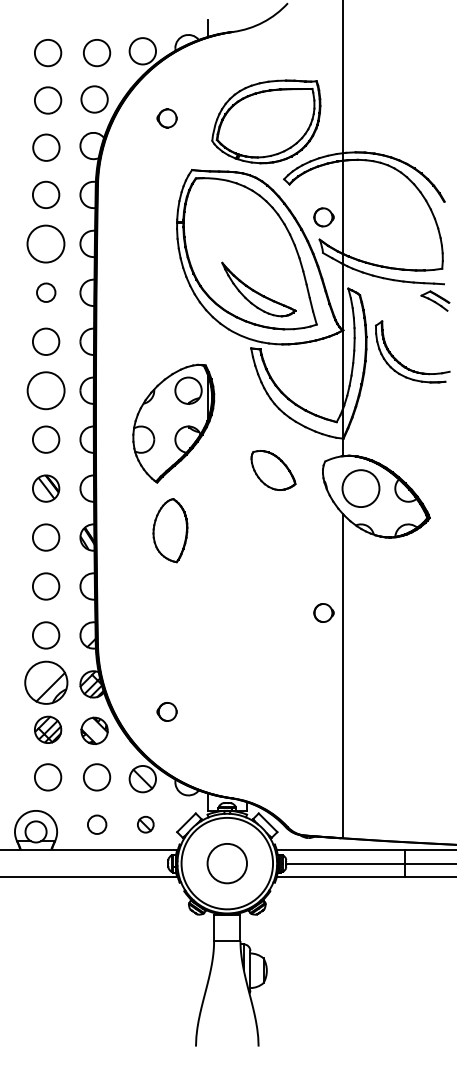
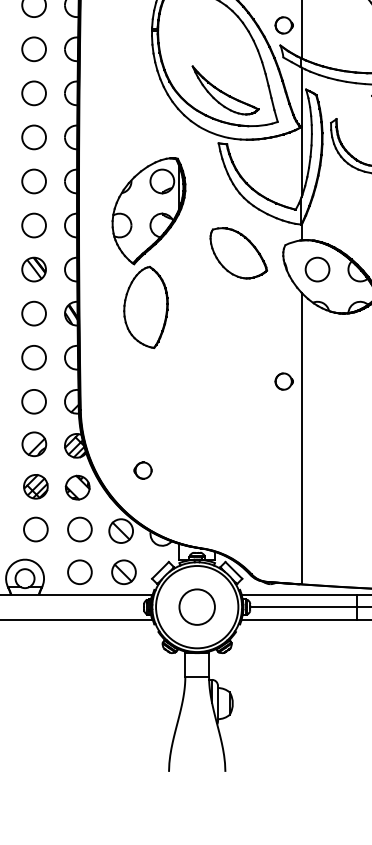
circle: (46, 243) -> (34, 48), size x0.71
circle: (46, 292) -> (34, 93), size x1.43
circle: (45, 390) -> (33, 181), size x0.71
part: (273, 470) -> (238, 253), size x1.43
circle: (360, 488) -> (317, 269), size x0.71
part: (170, 530) -> (146, 307), size x1.43
part: (46, 682) -> (34, 444), size x0.62
circle: (97, 824) -> (80, 571), size x1.43
part: (145, 824) -> (123, 571), size x1.67

